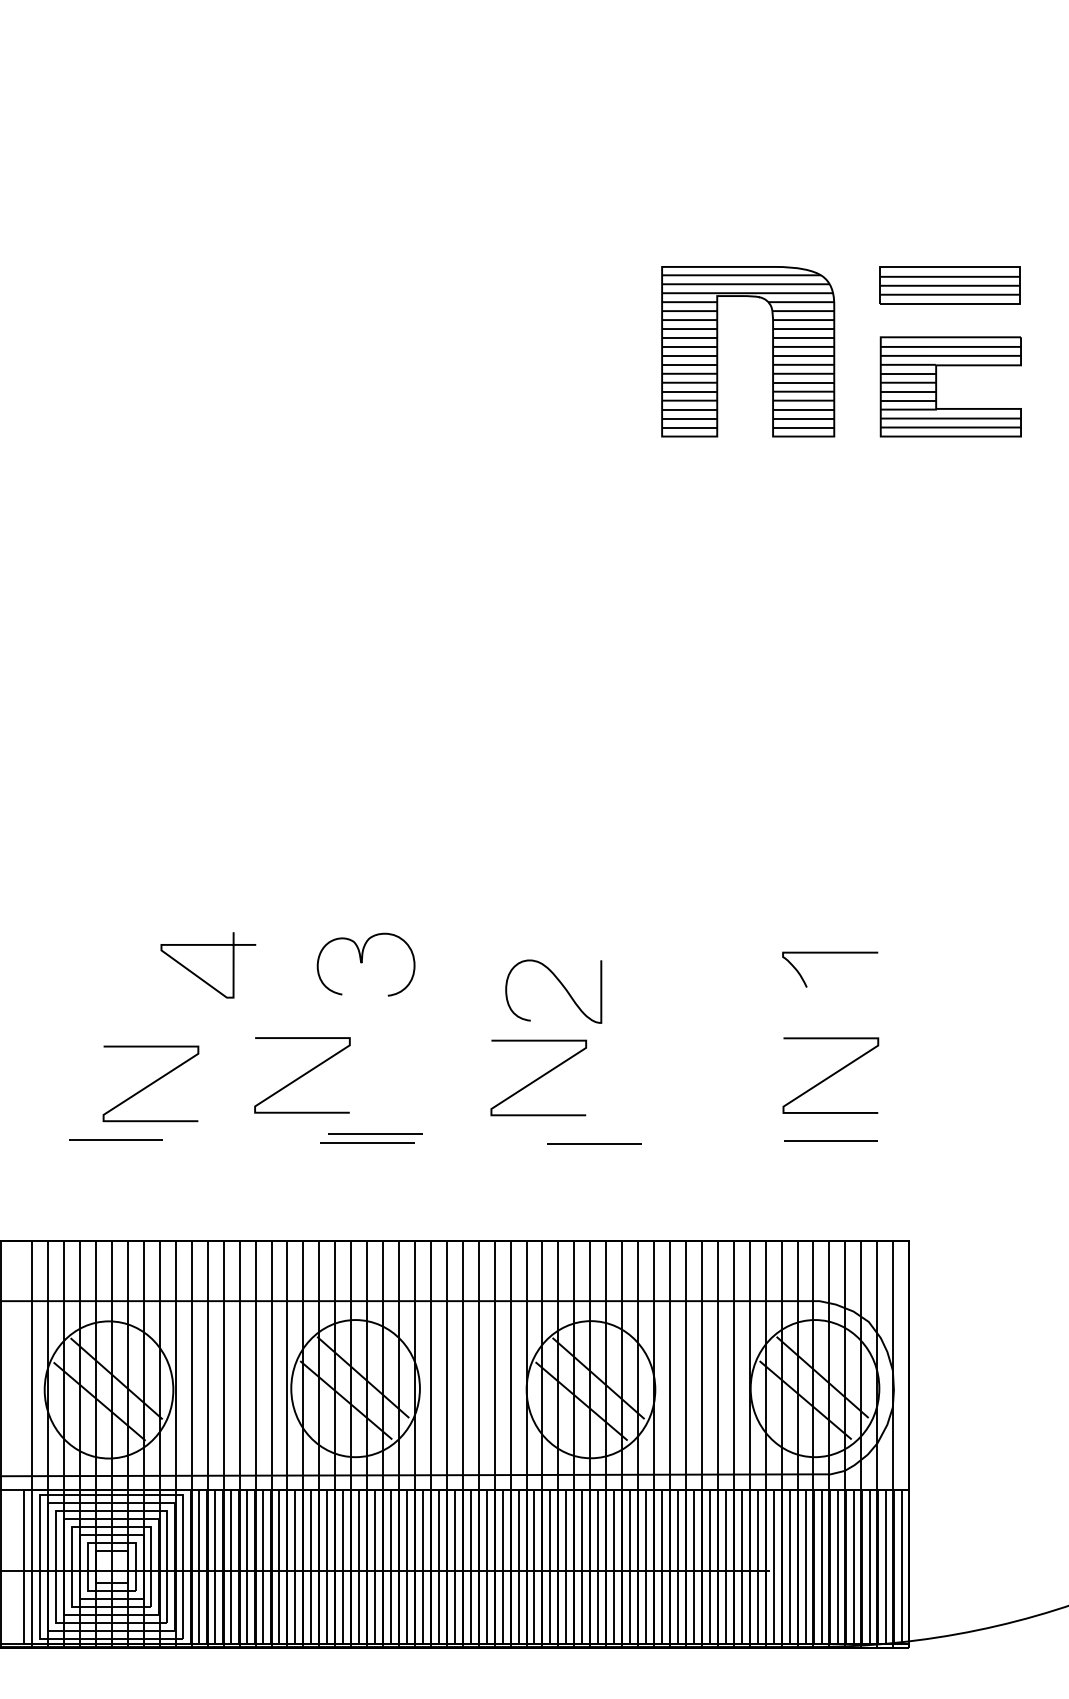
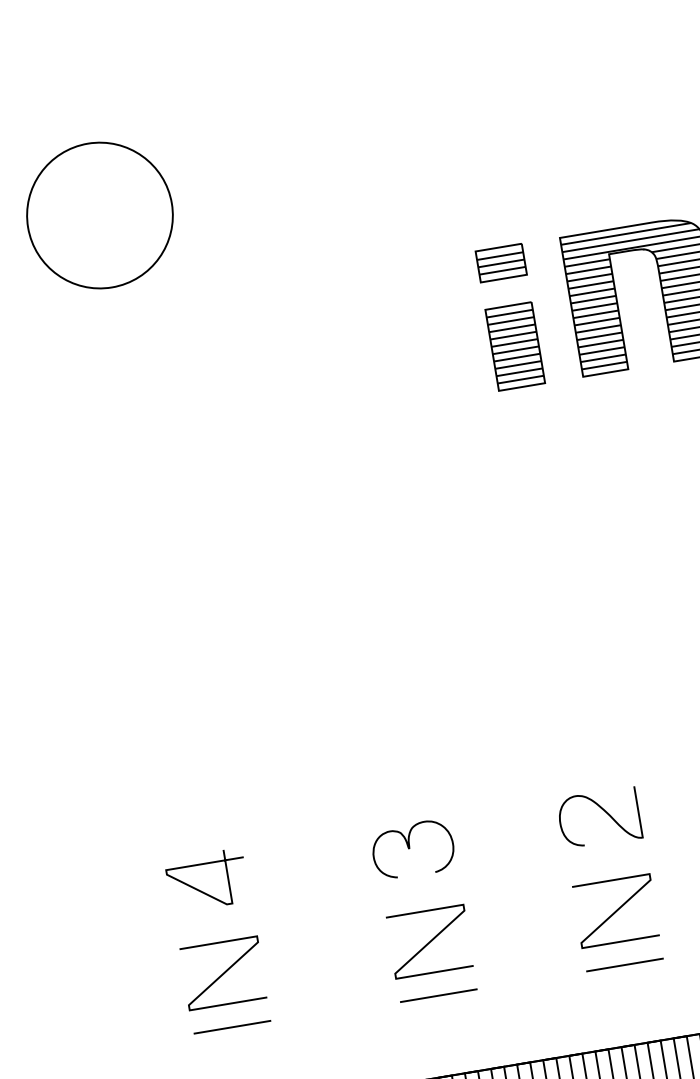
part: (119, 148) -> (99, 215), added
part: (587, 284) -> (501, 262), added
part: (587, 386) -> (515, 346), added
curve: (199, 976) -> (201, 890), moved
curve: (561, 985) -> (605, 812), moved
curve: (302, 1075) -> (429, 941), moved
curve: (538, 1077) -> (615, 910), moved
curve: (150, 1083) -> (222, 973), moved
line: (375, 1133) -> (444, 986), removed

